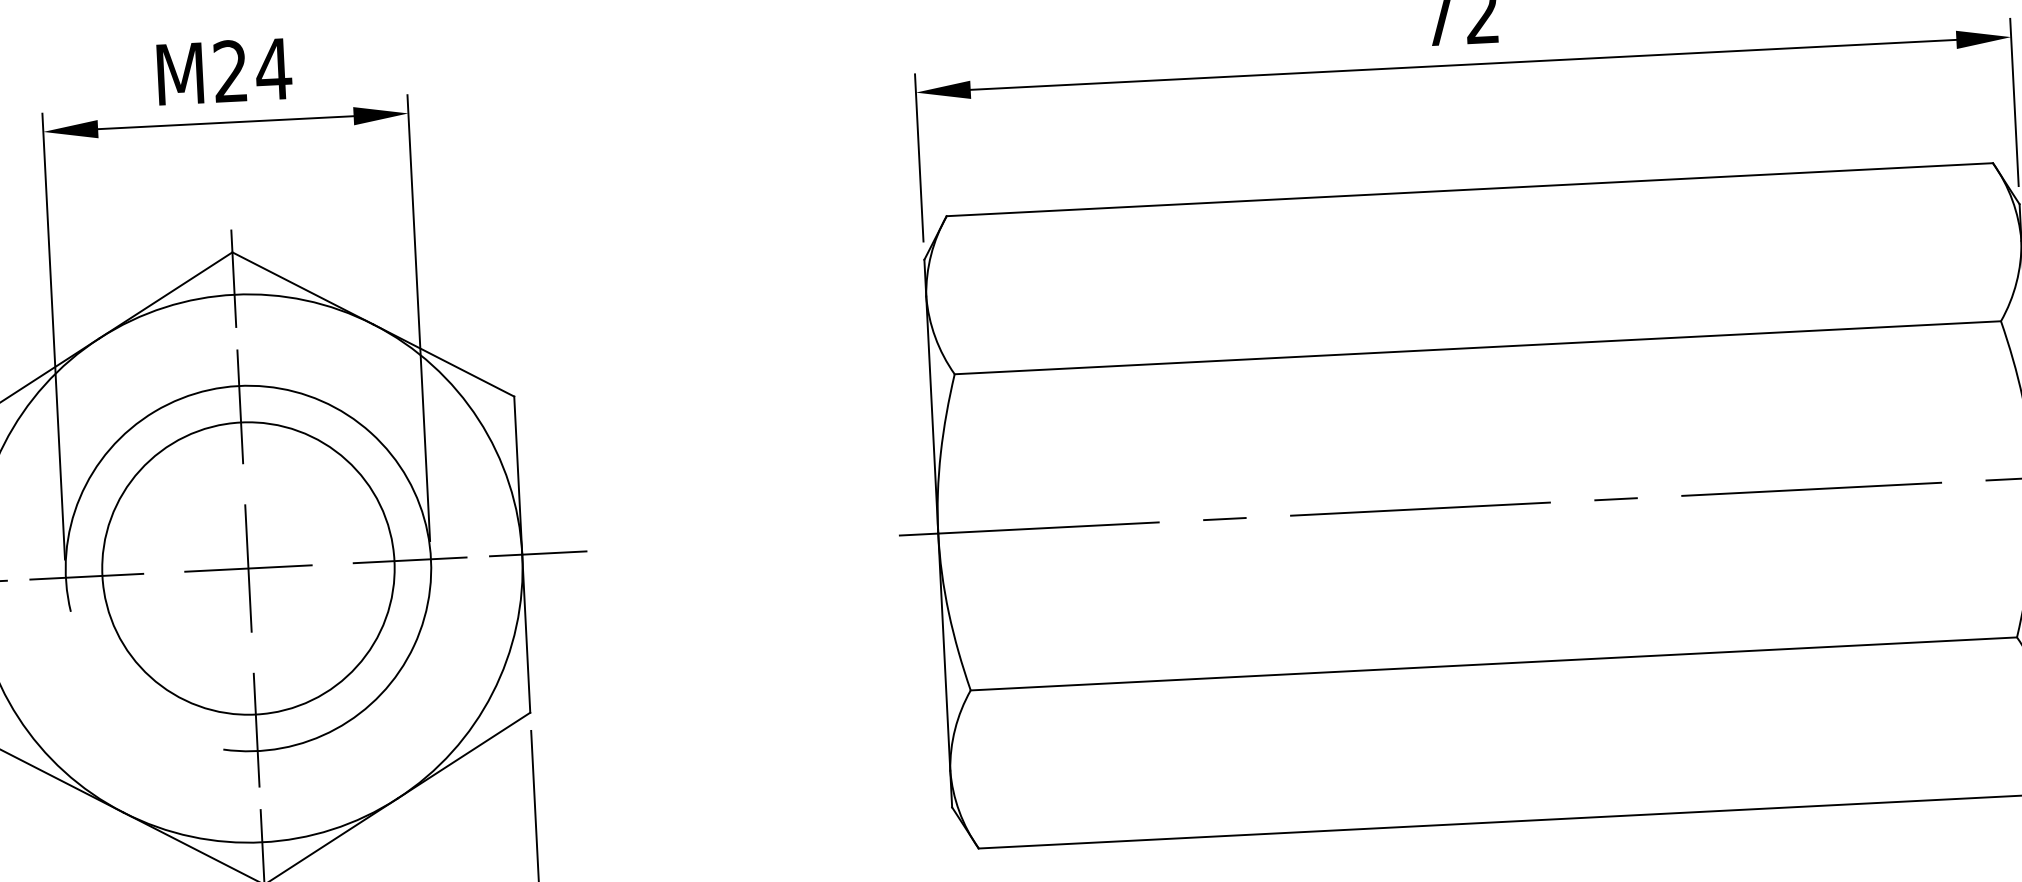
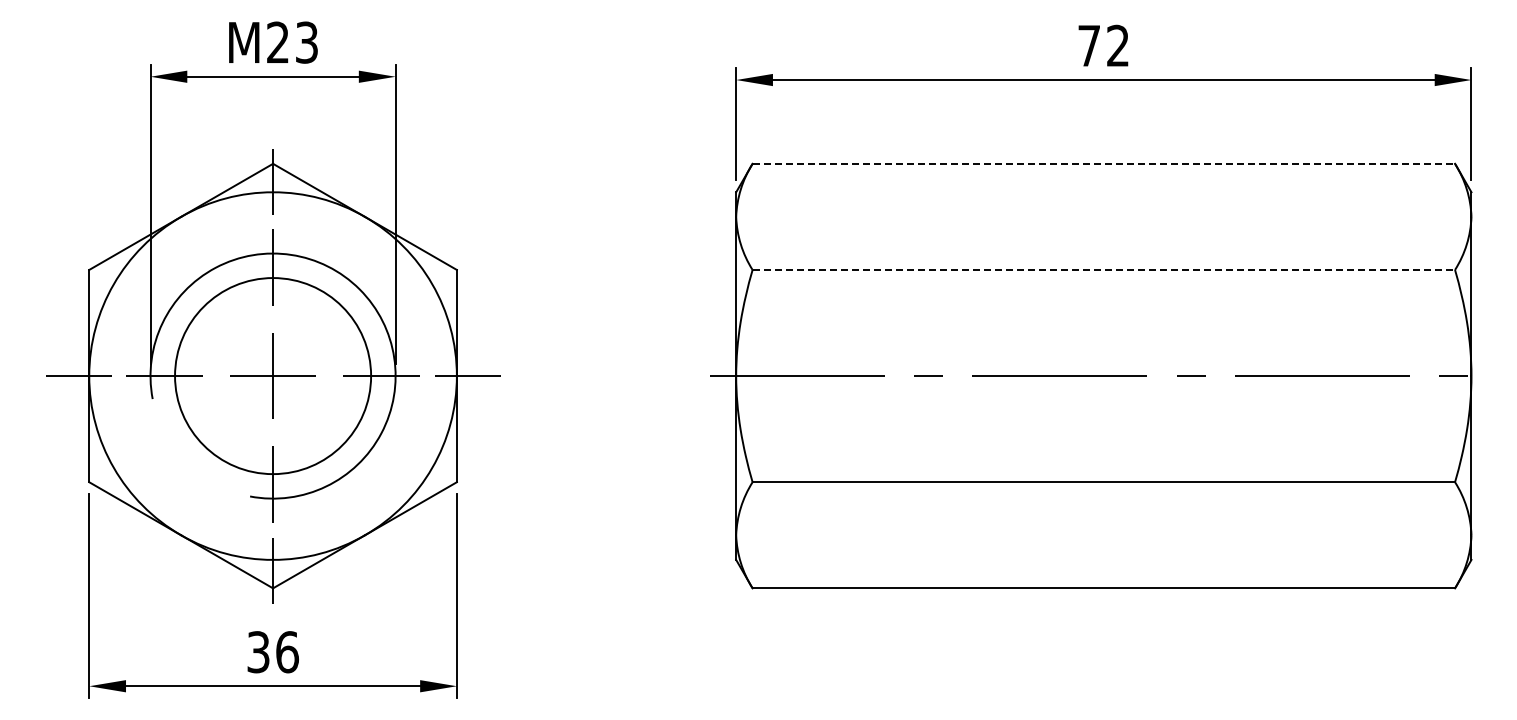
text: (273, 69) -> (306, 42), M24 -> M23
line: (1470, 189) -> (1104, 163), solid -> dashed
line: (1478, 347) -> (1104, 269), solid -> dashed

